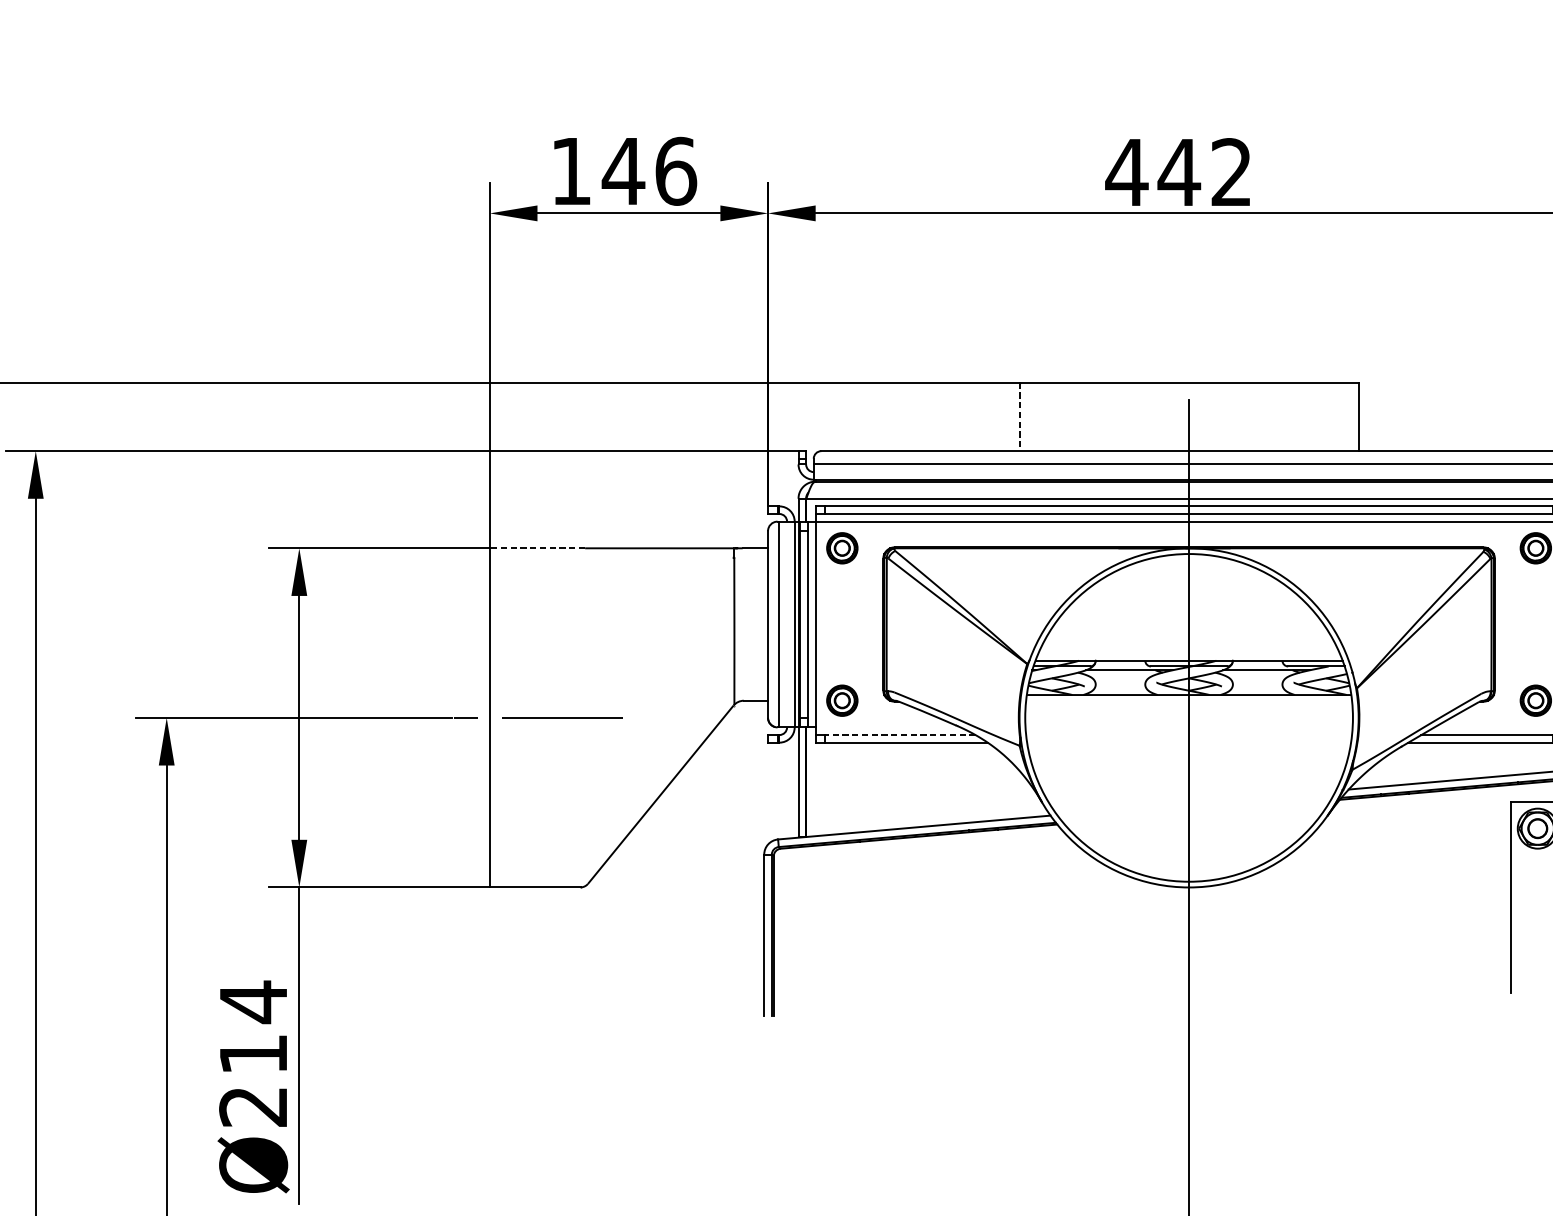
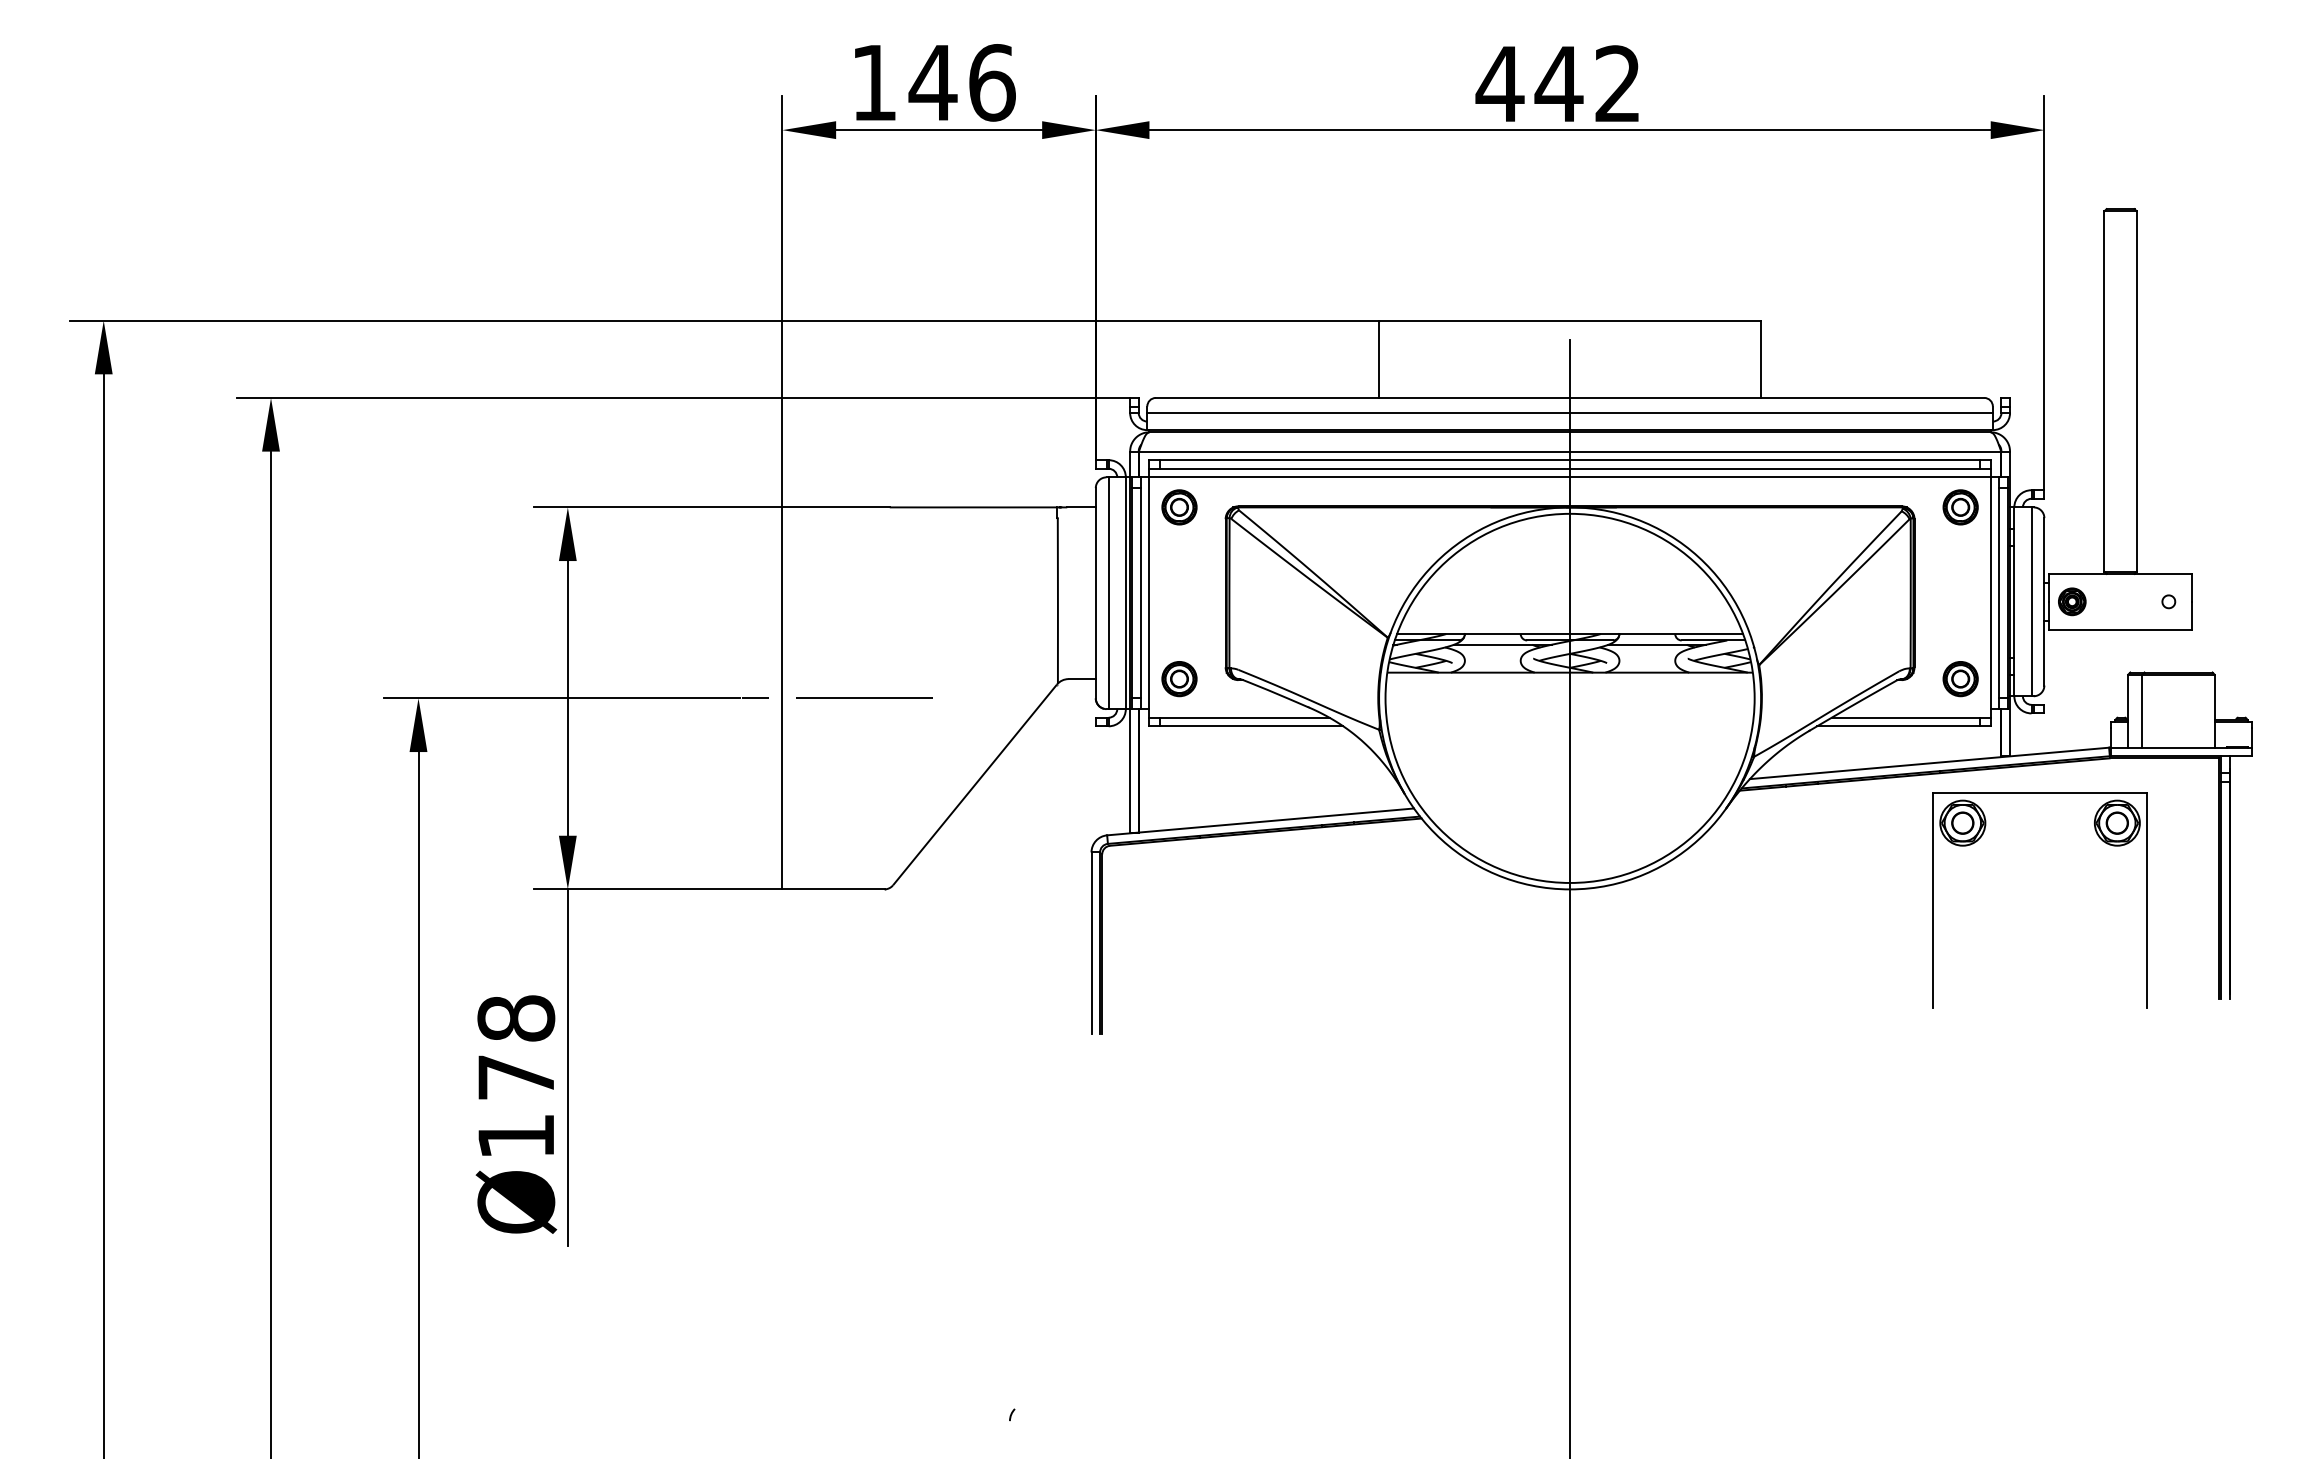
line: (1019, 417) -> (1379, 359), dashed -> solid
line: (537, 548) -> (836, 507), dashed -> solid
line: (900, 734) -> (1244, 717), dashed -> solid
text: (253, 1053) -> (516, 1076), Ø214 -> Ø178

